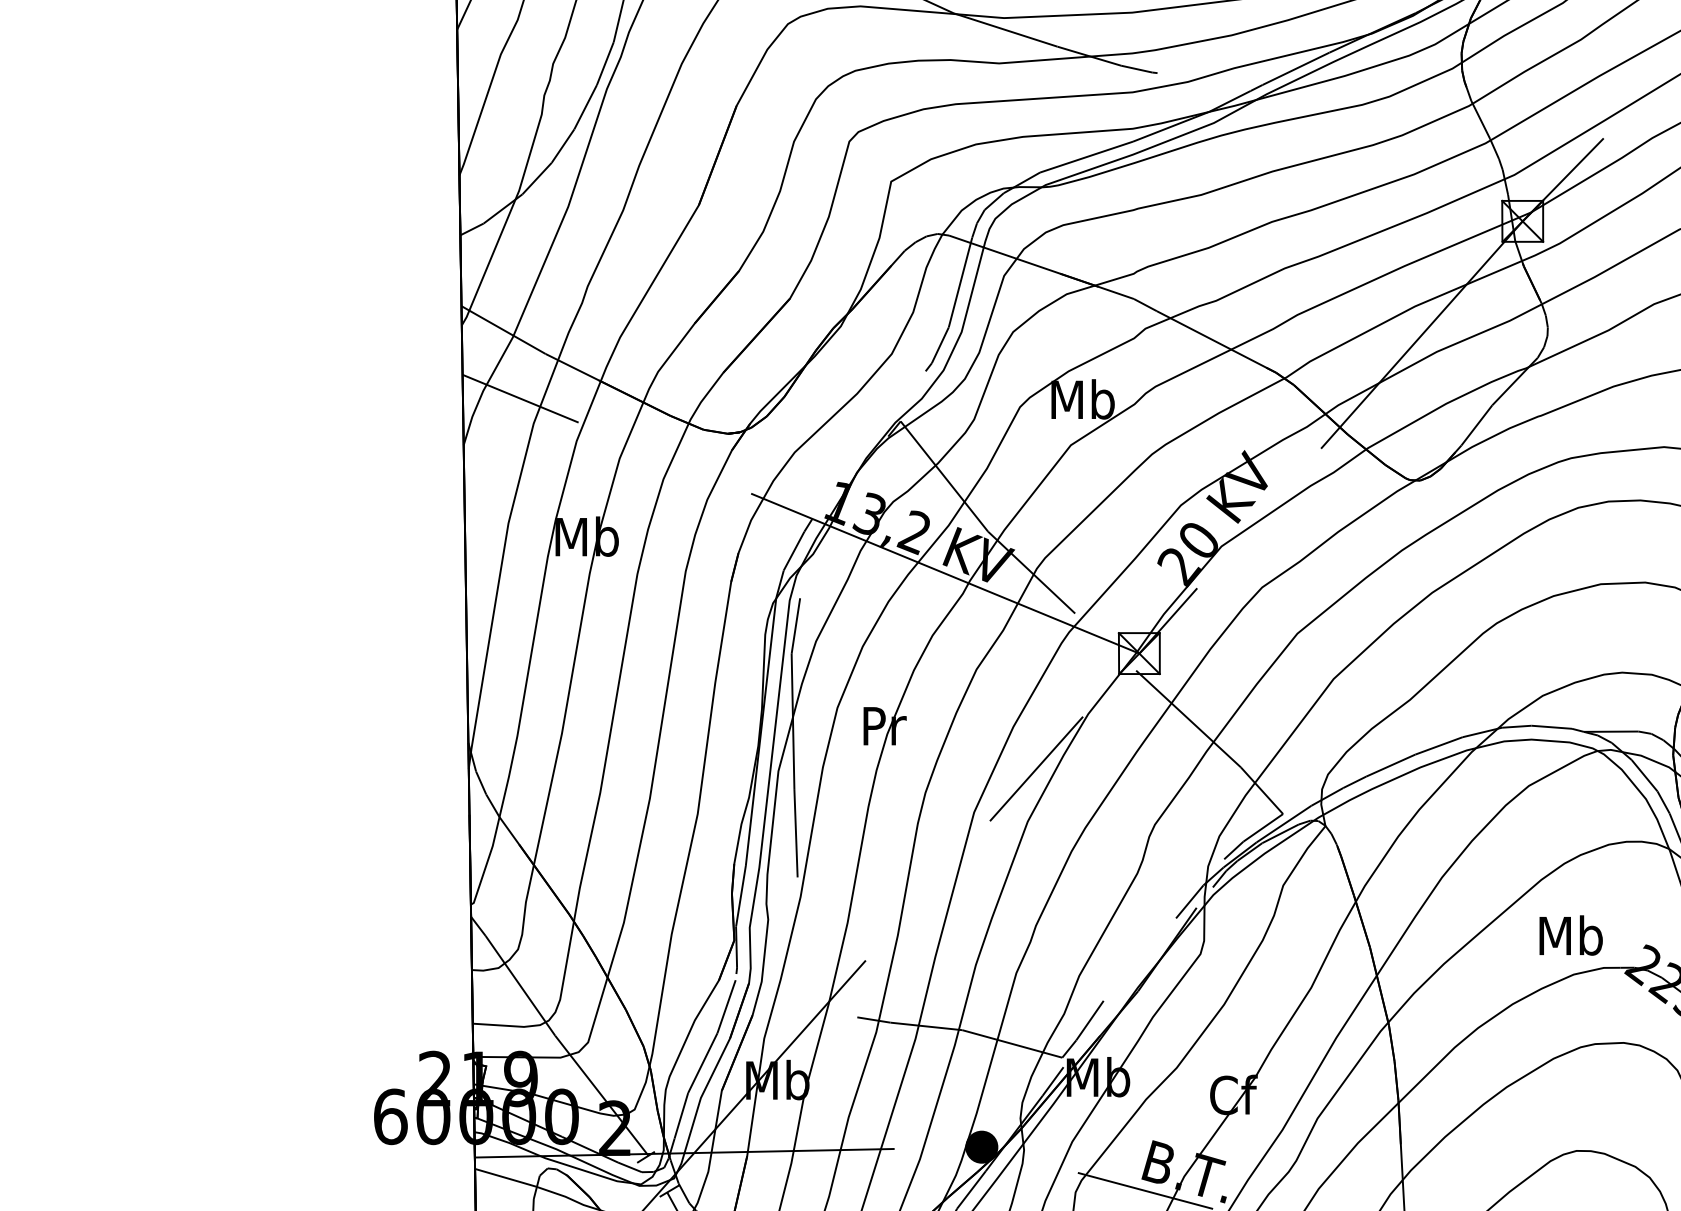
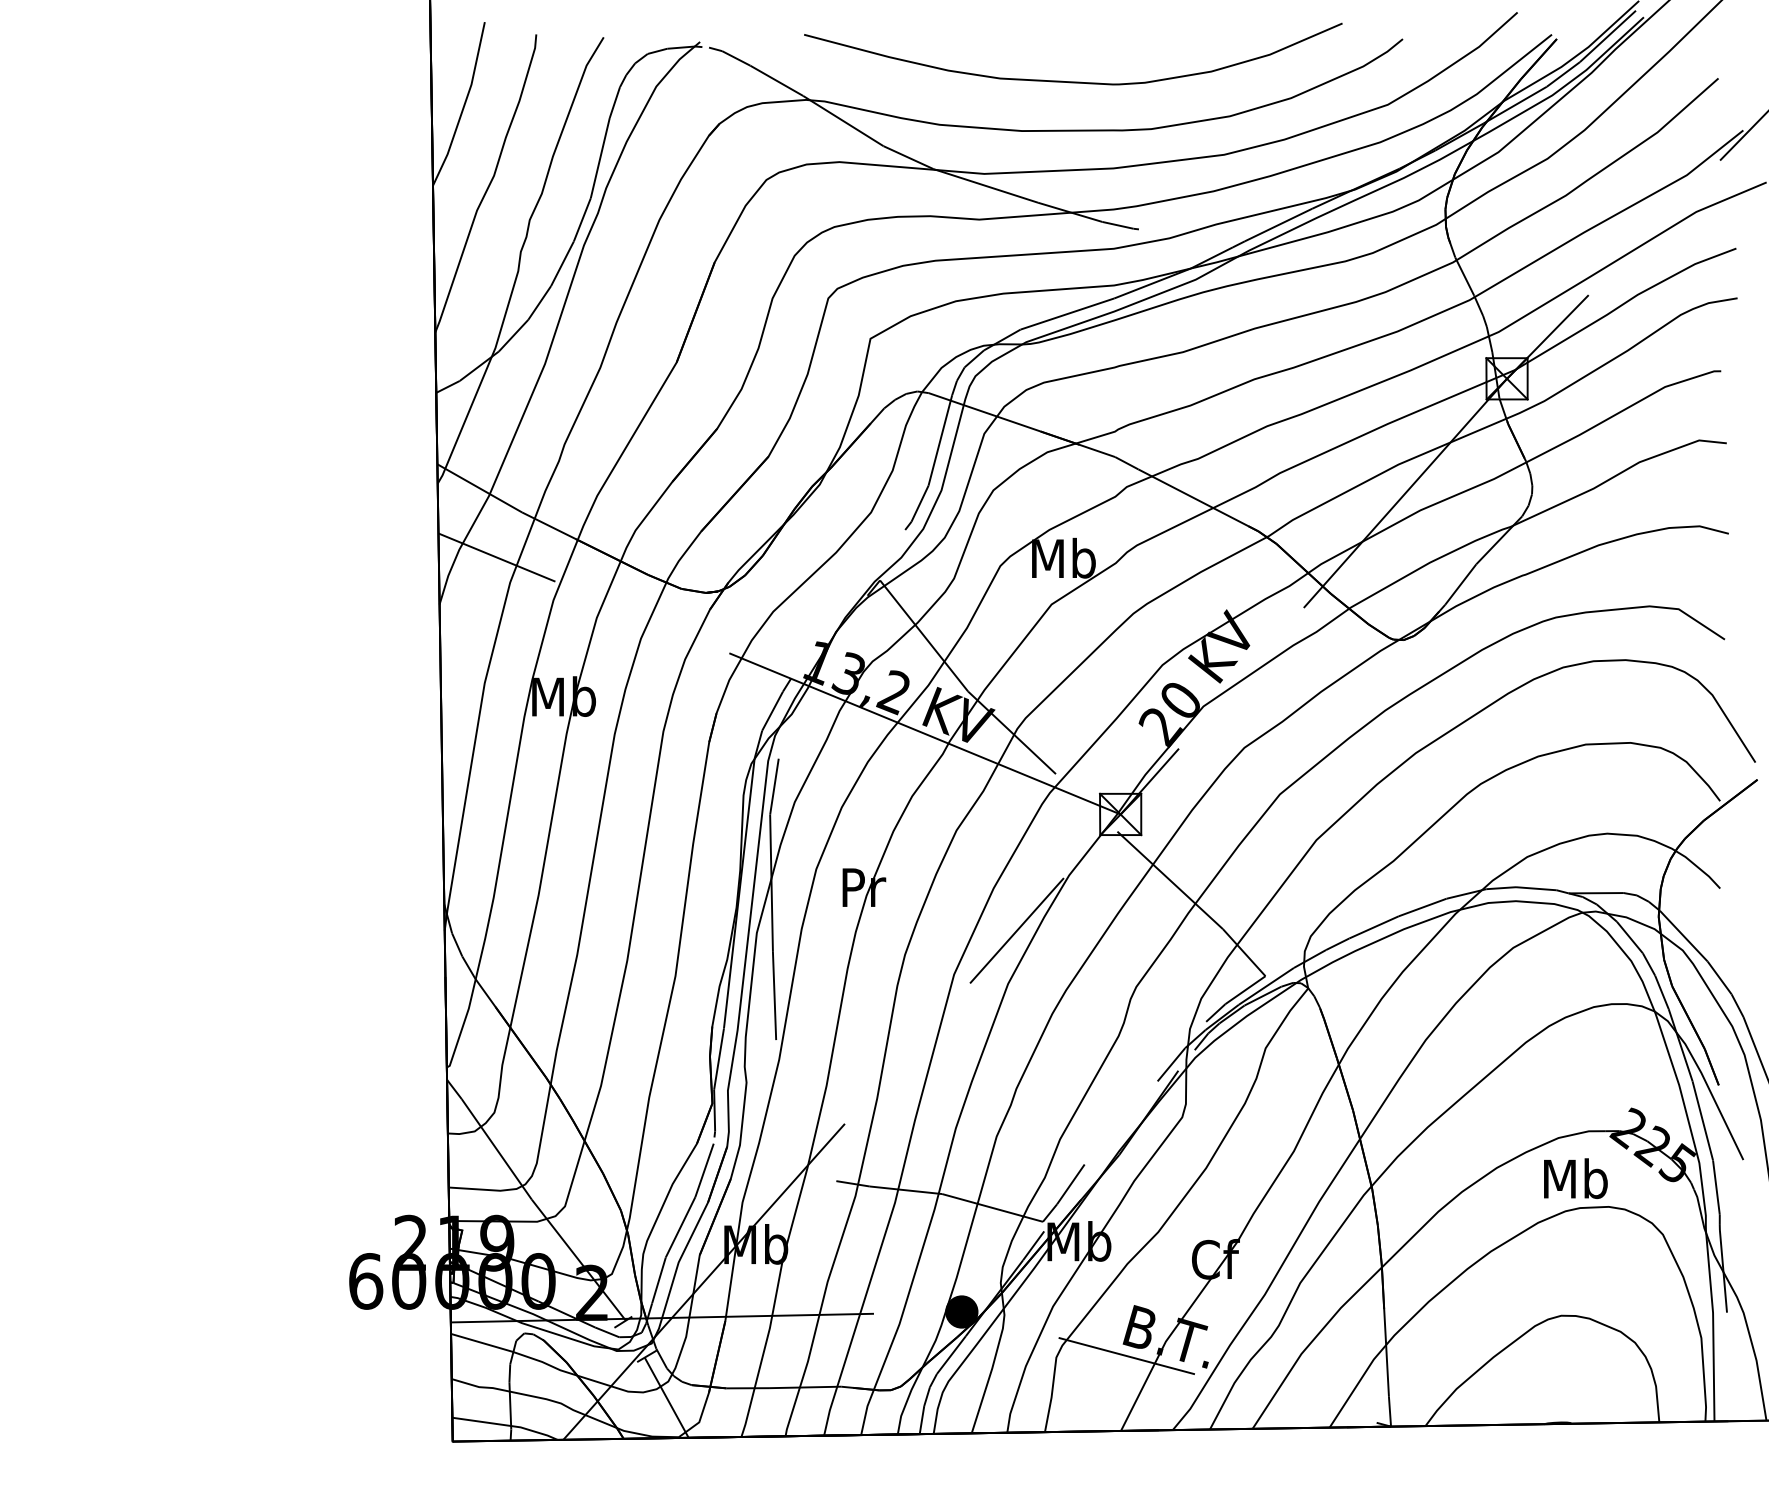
text: (1570, 935) -> (1575, 1178), moved

